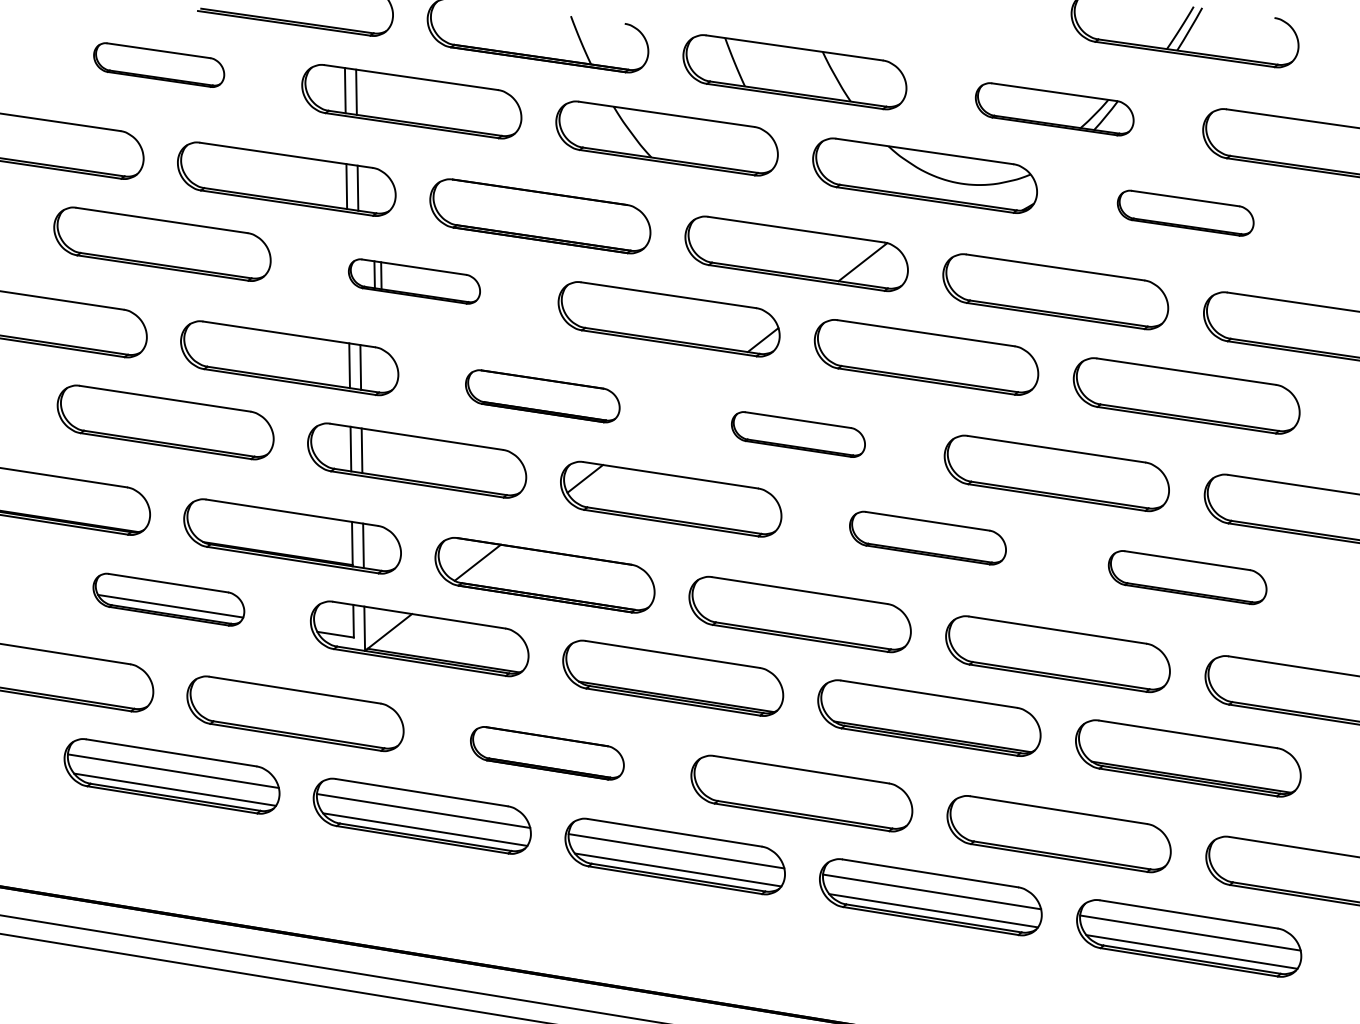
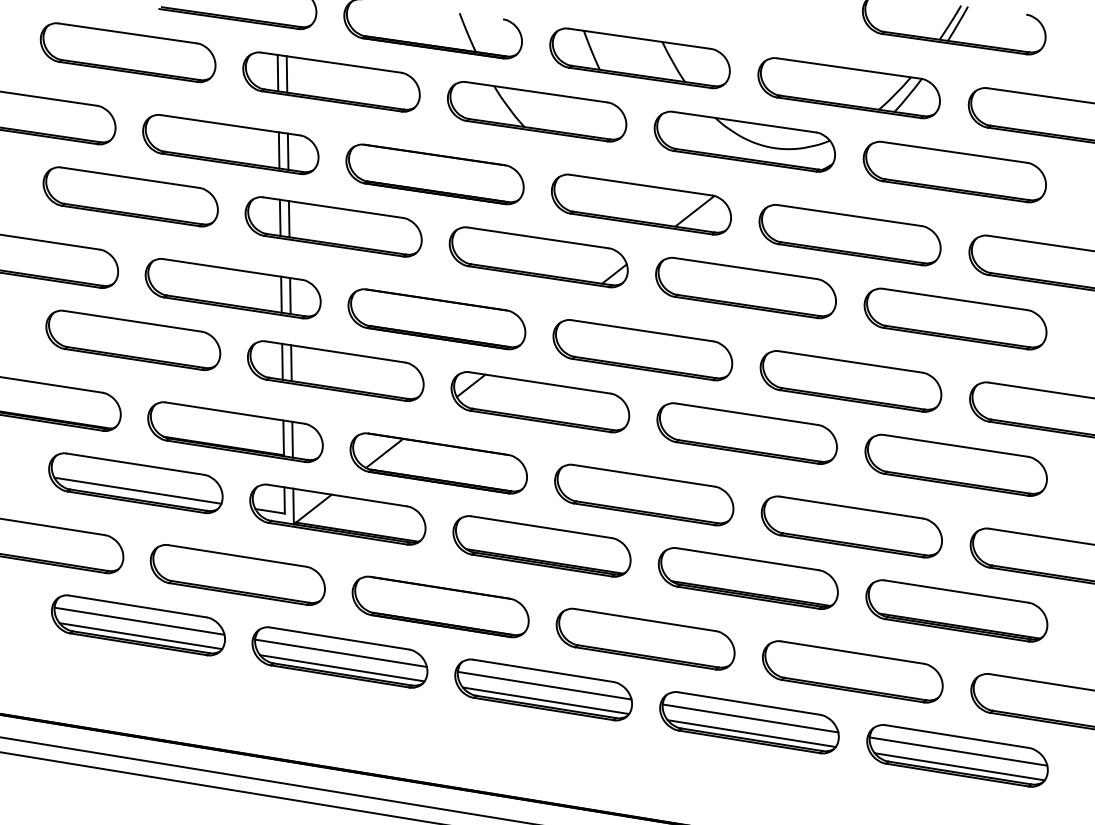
part: (158, 64) -> (127, 52), size x1.67
part: (1054, 109) -> (849, 88), size x1.43
part: (1185, 212) -> (954, 171), size x1.67
part: (414, 281) -> (333, 226), size x1.67
part: (542, 396) -> (436, 319), size x1.43
part: (798, 434) -> (642, 350), size x1.67
part: (927, 537) -> (746, 433), size x1.43
part: (1187, 577) -> (956, 465), size x1.43
part: (168, 599) -> (135, 482), size x1.43
part: (547, 752) -> (440, 606), size x1.43

